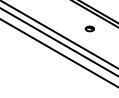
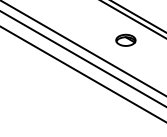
part: (89, 28) -> (125, 39), size x1.67

